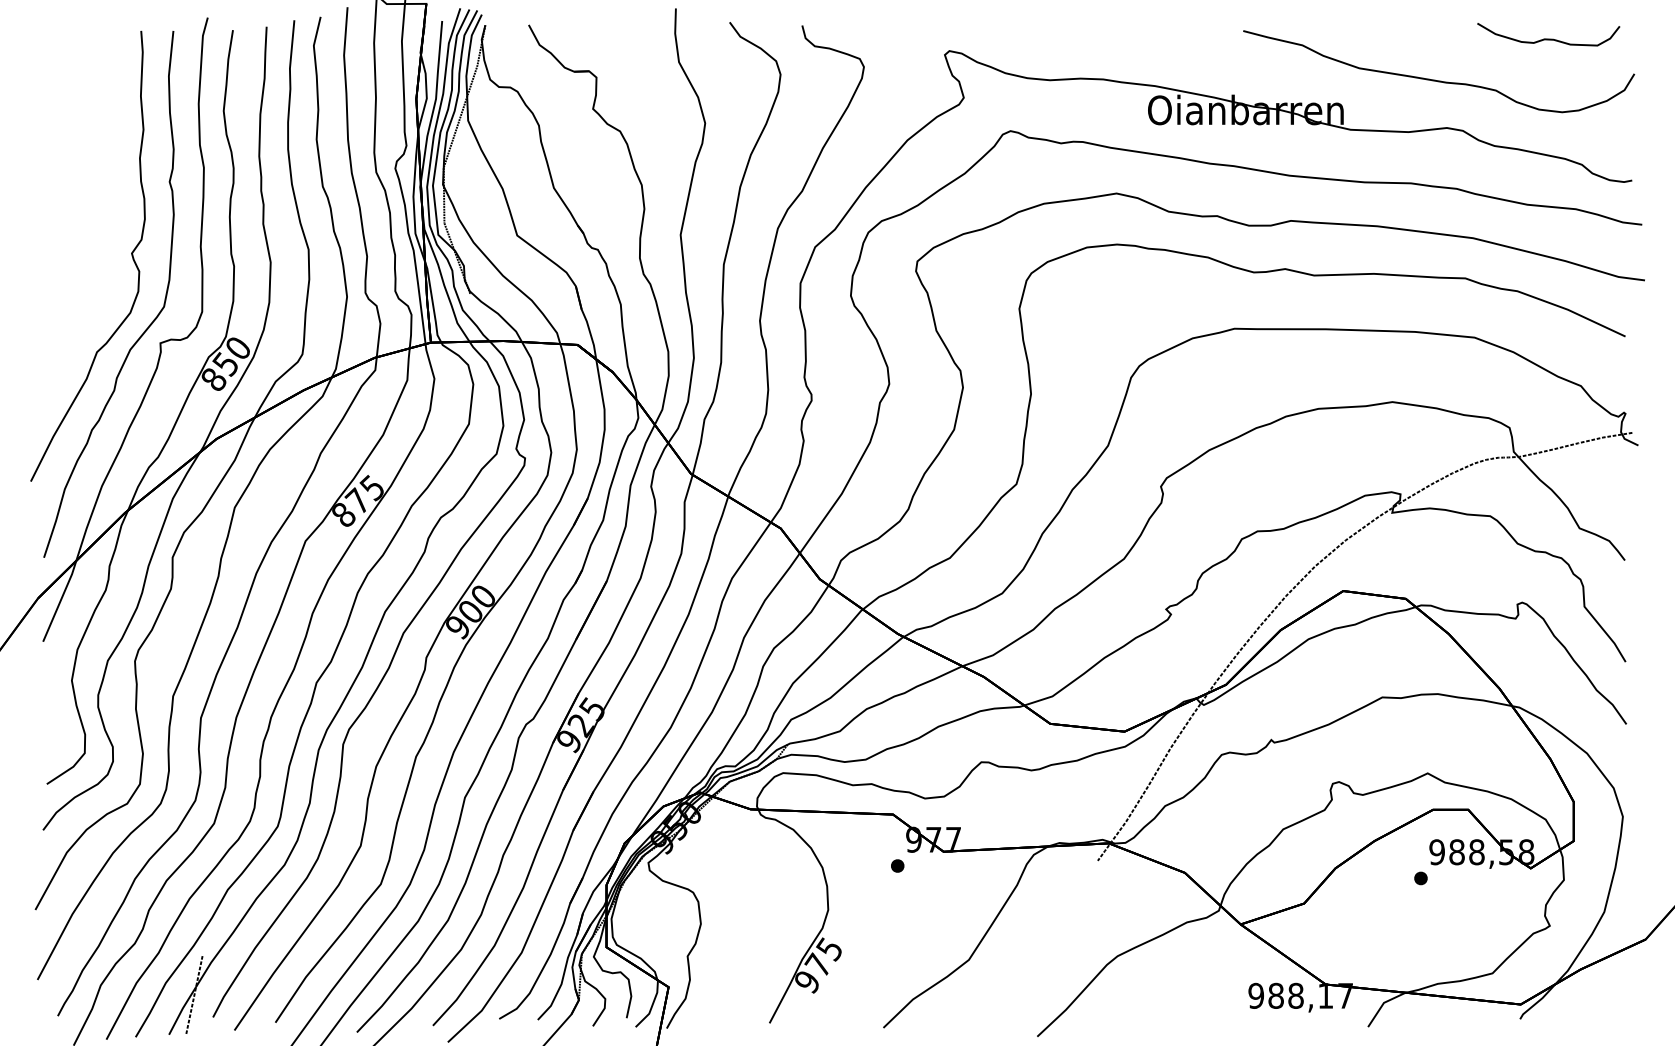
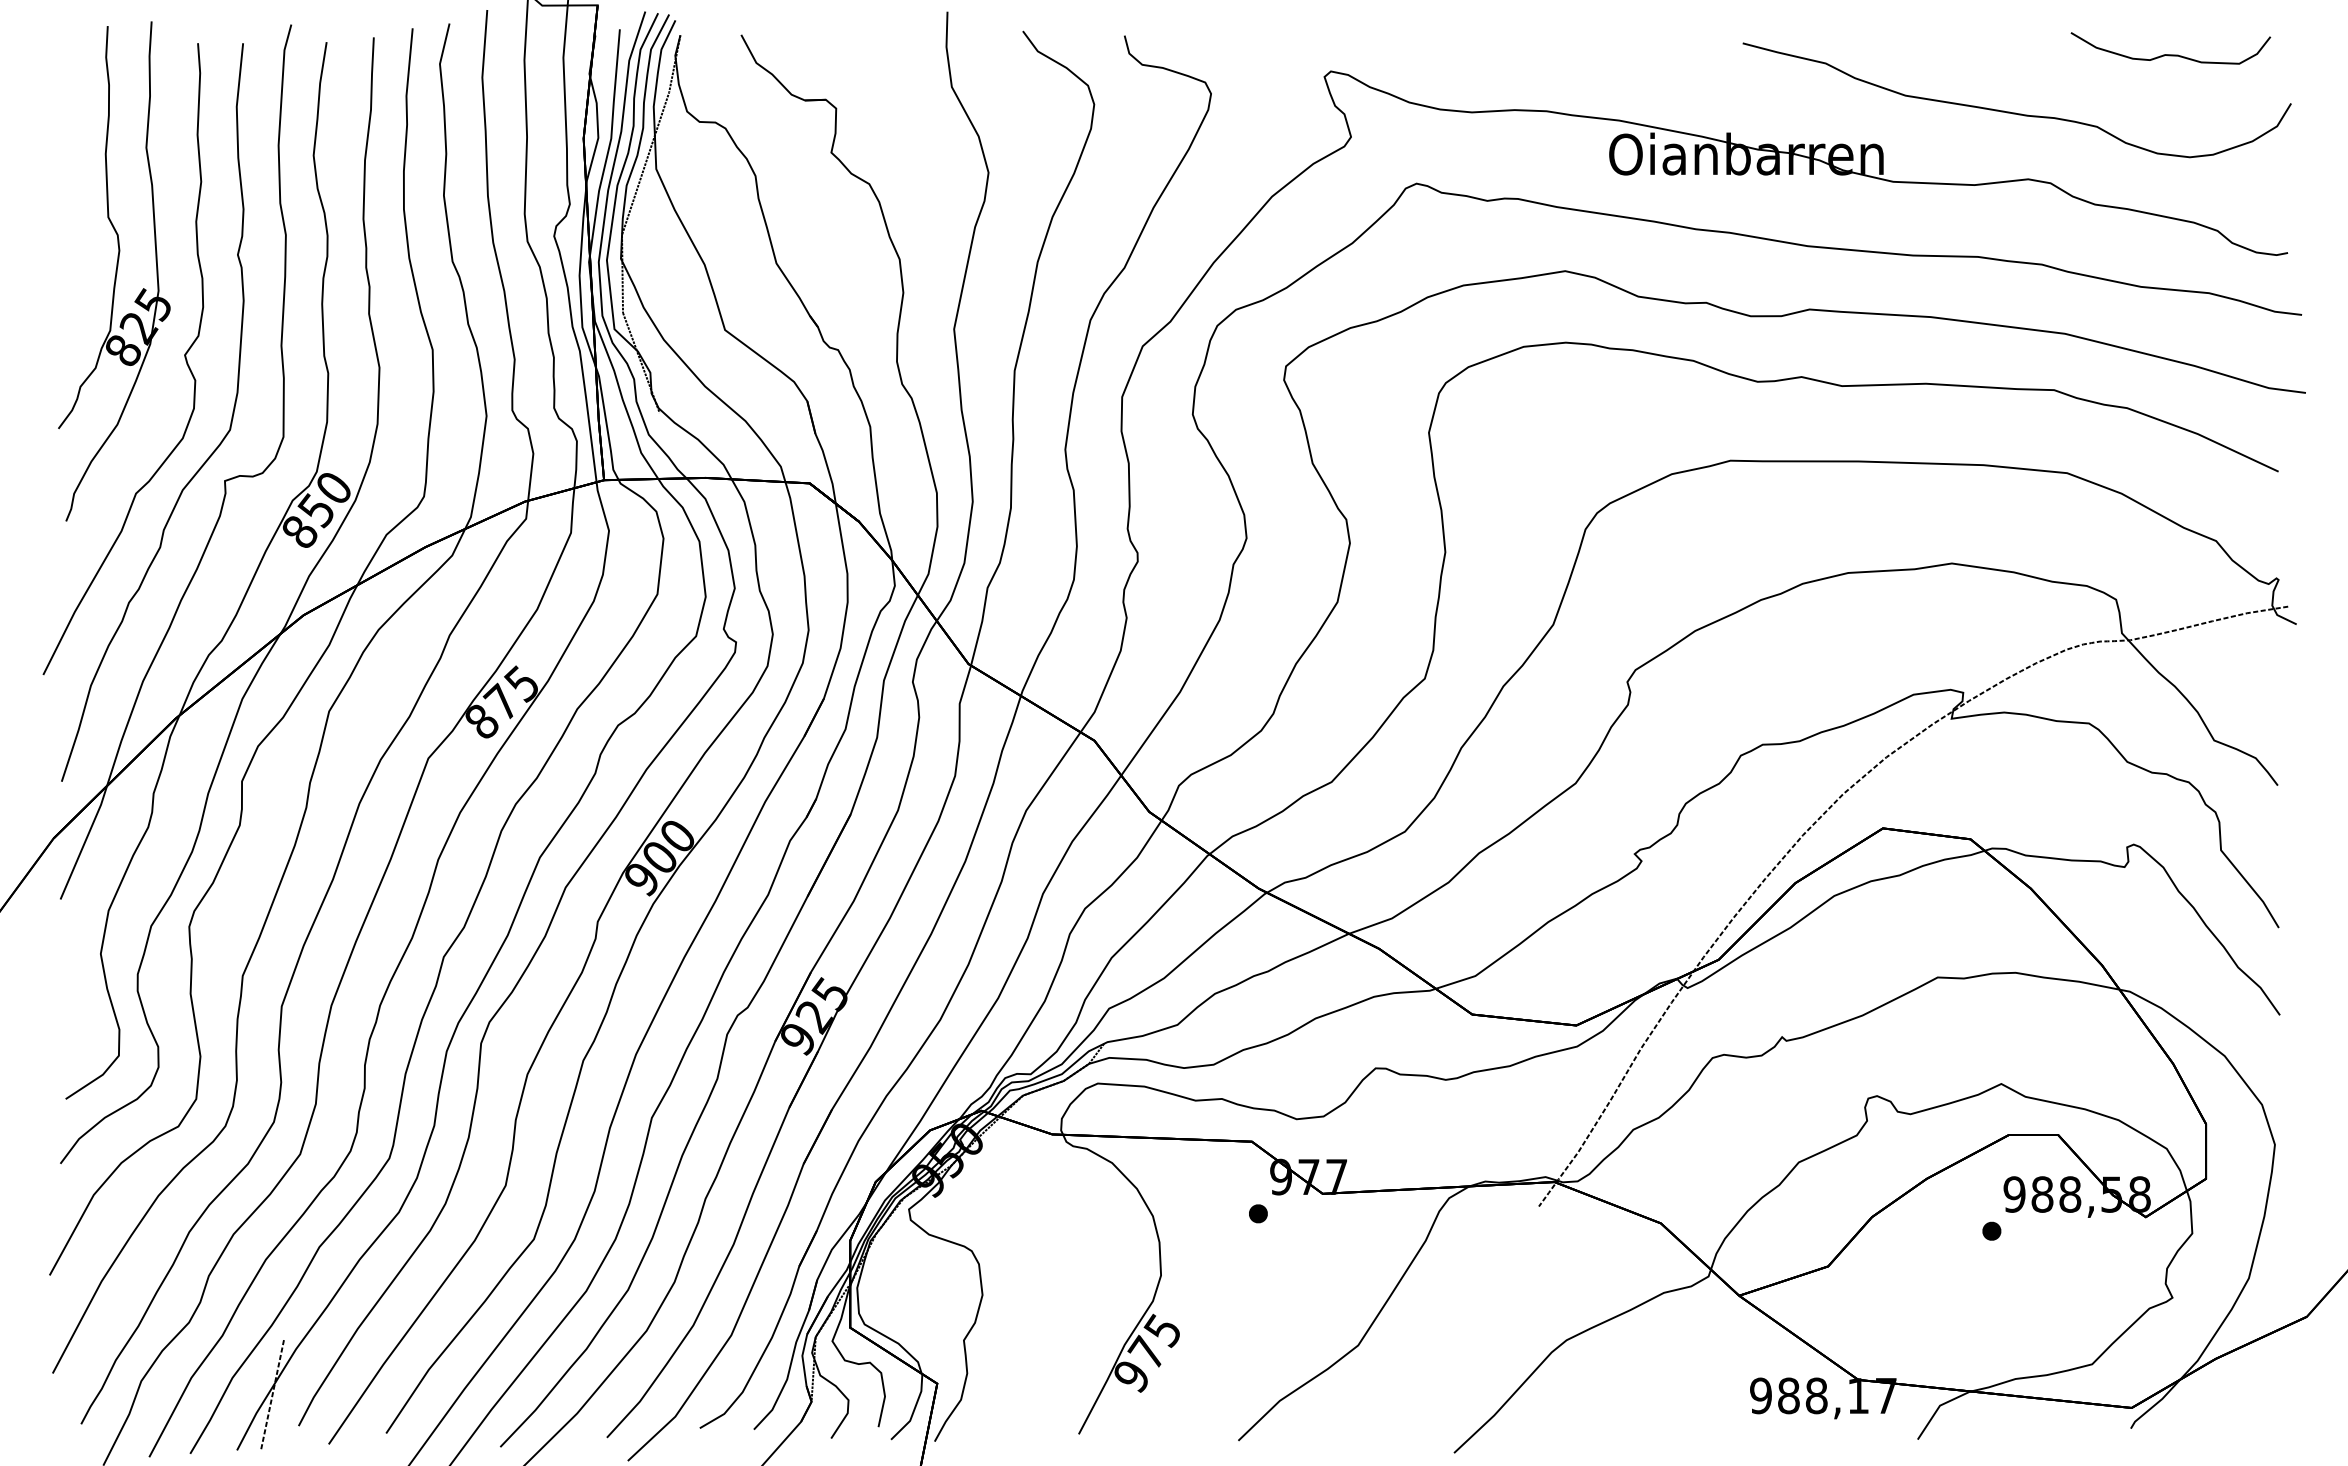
part: (81, 193) -> (114, 271), added

